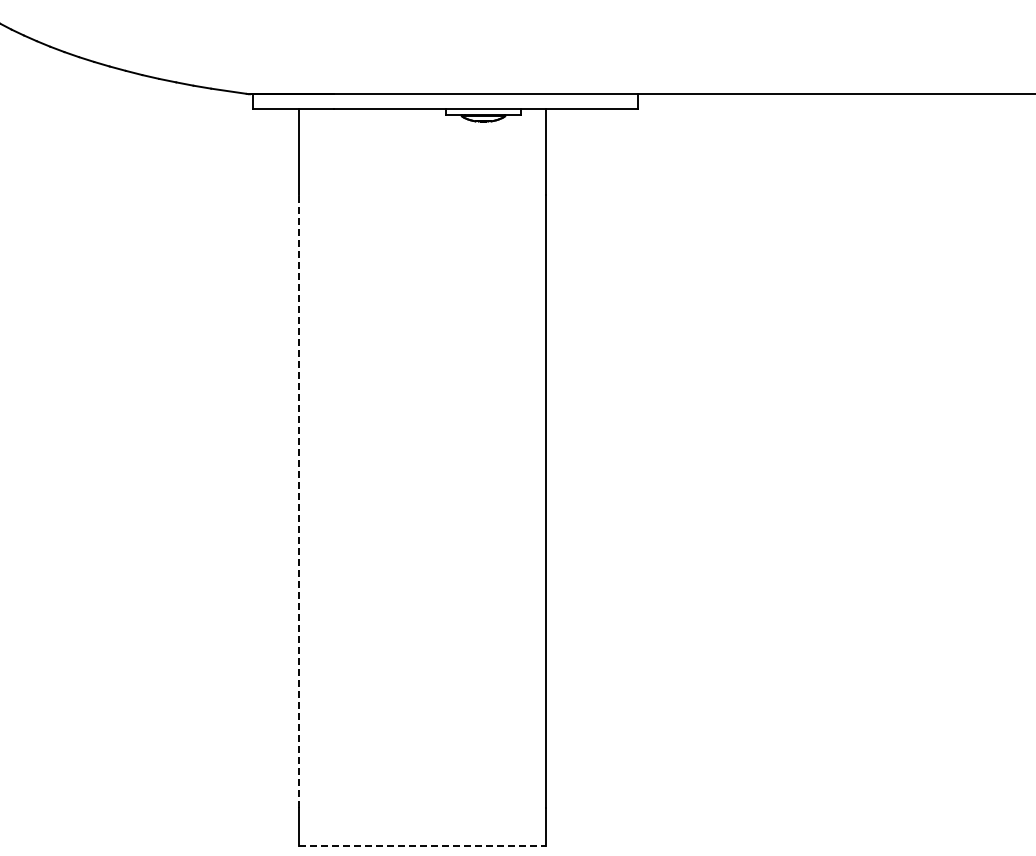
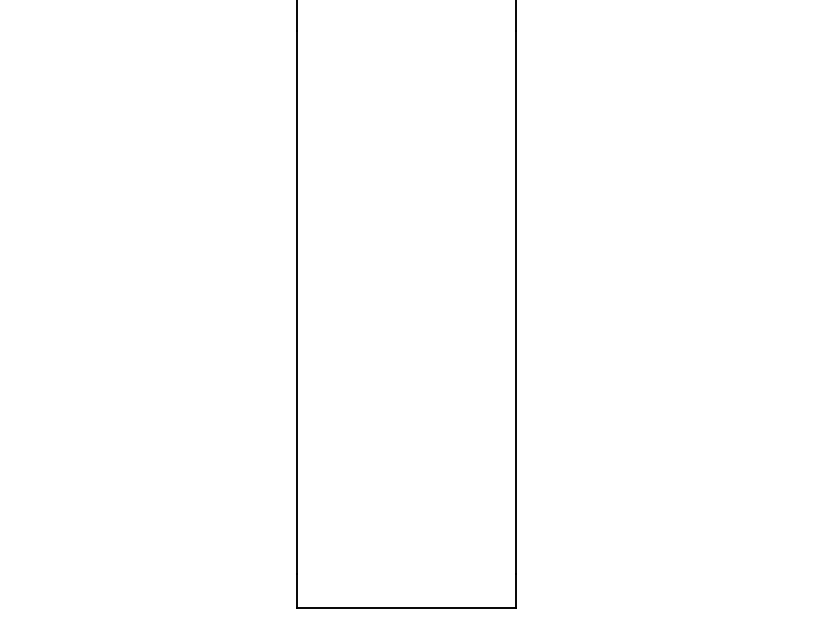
line: (298, 501) -> (296, 302), dashed -> solid
line: (422, 846) -> (406, 608), dashed -> solid

